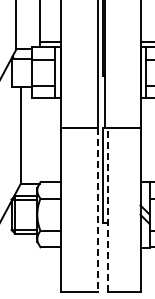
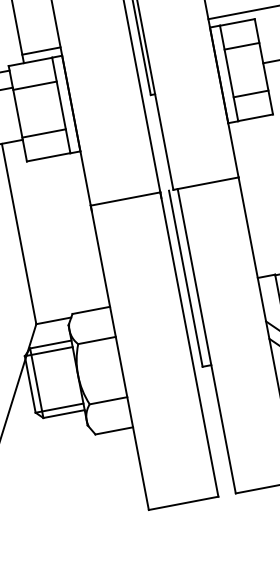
line: (107, 209) -> (206, 340), dashed -> solid
line: (98, 210) -> (190, 345), dashed -> solid

